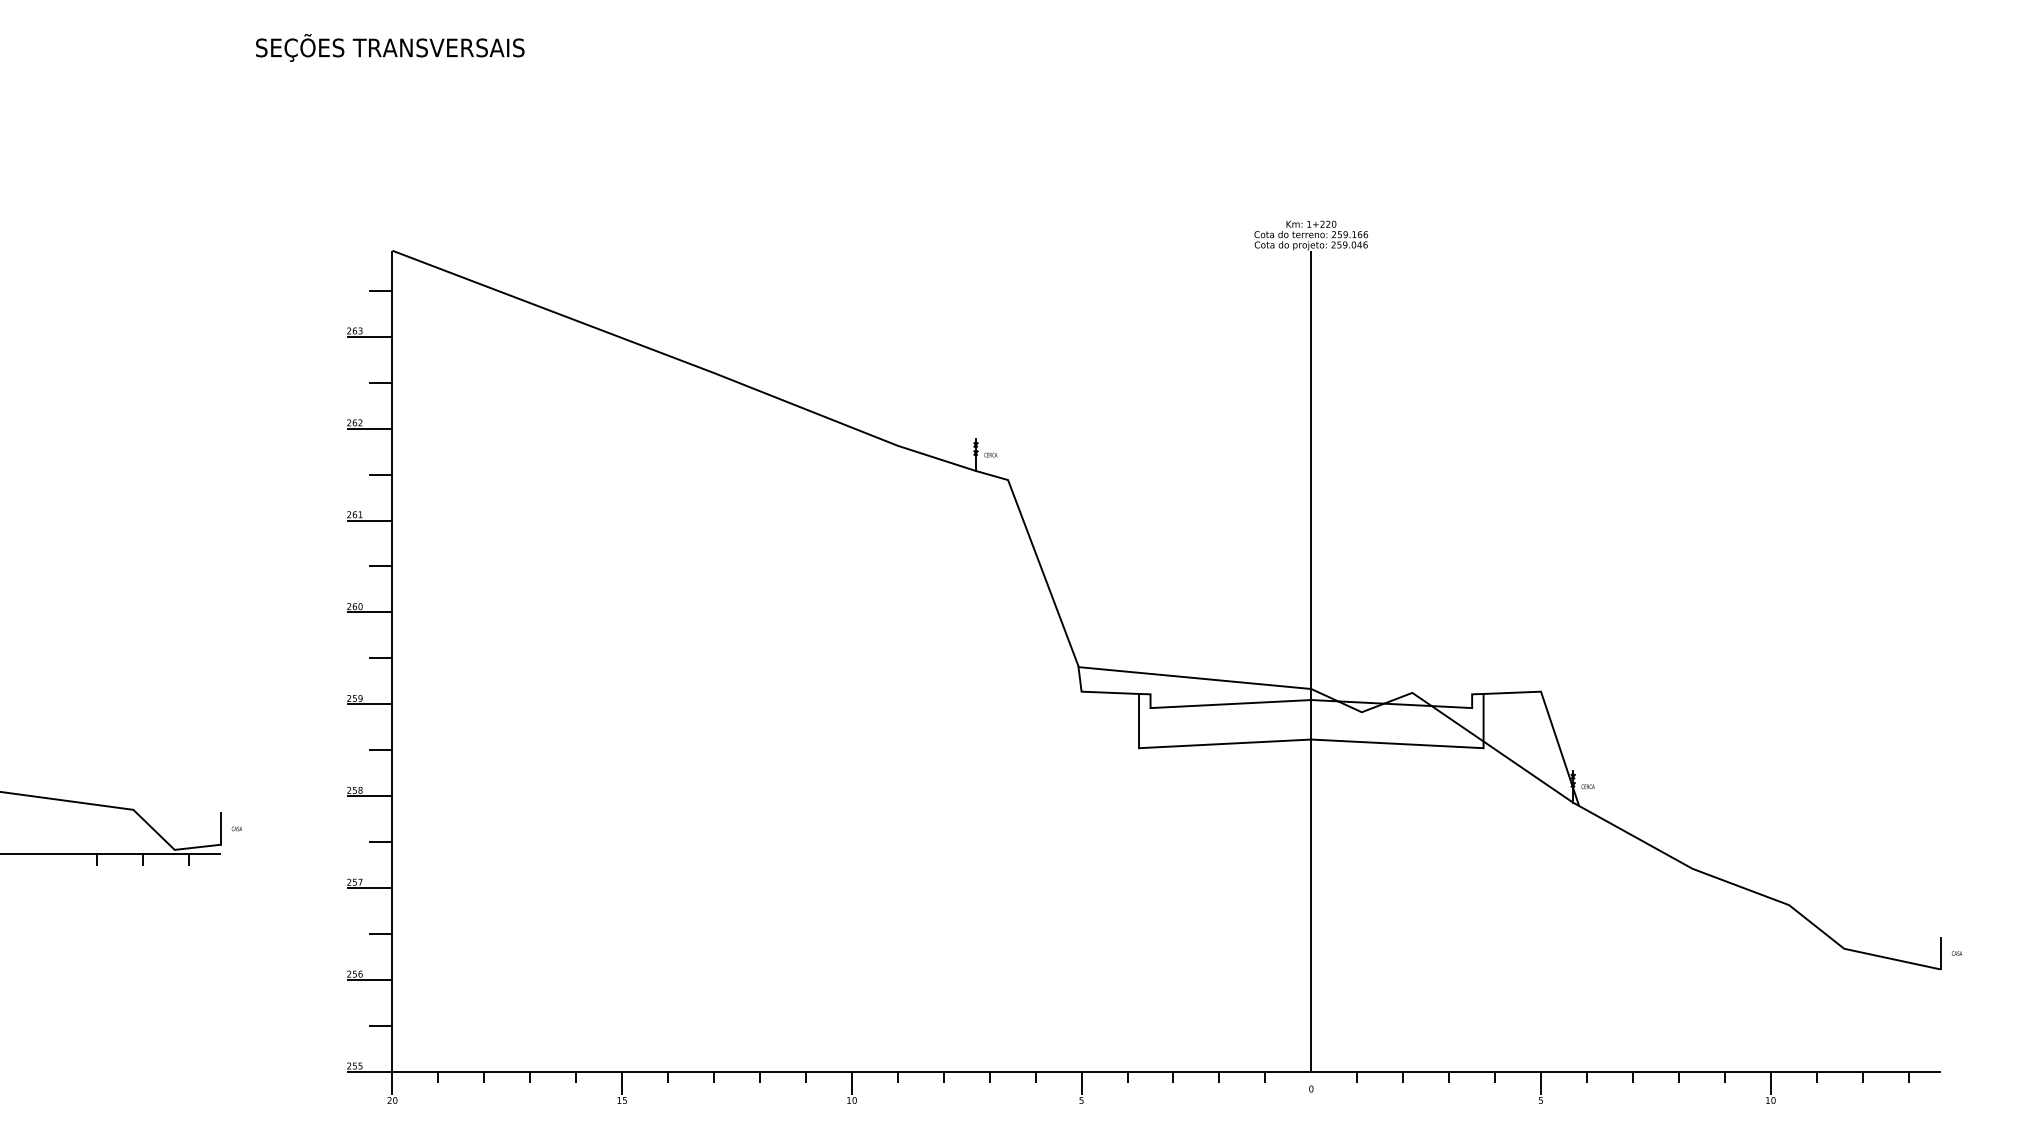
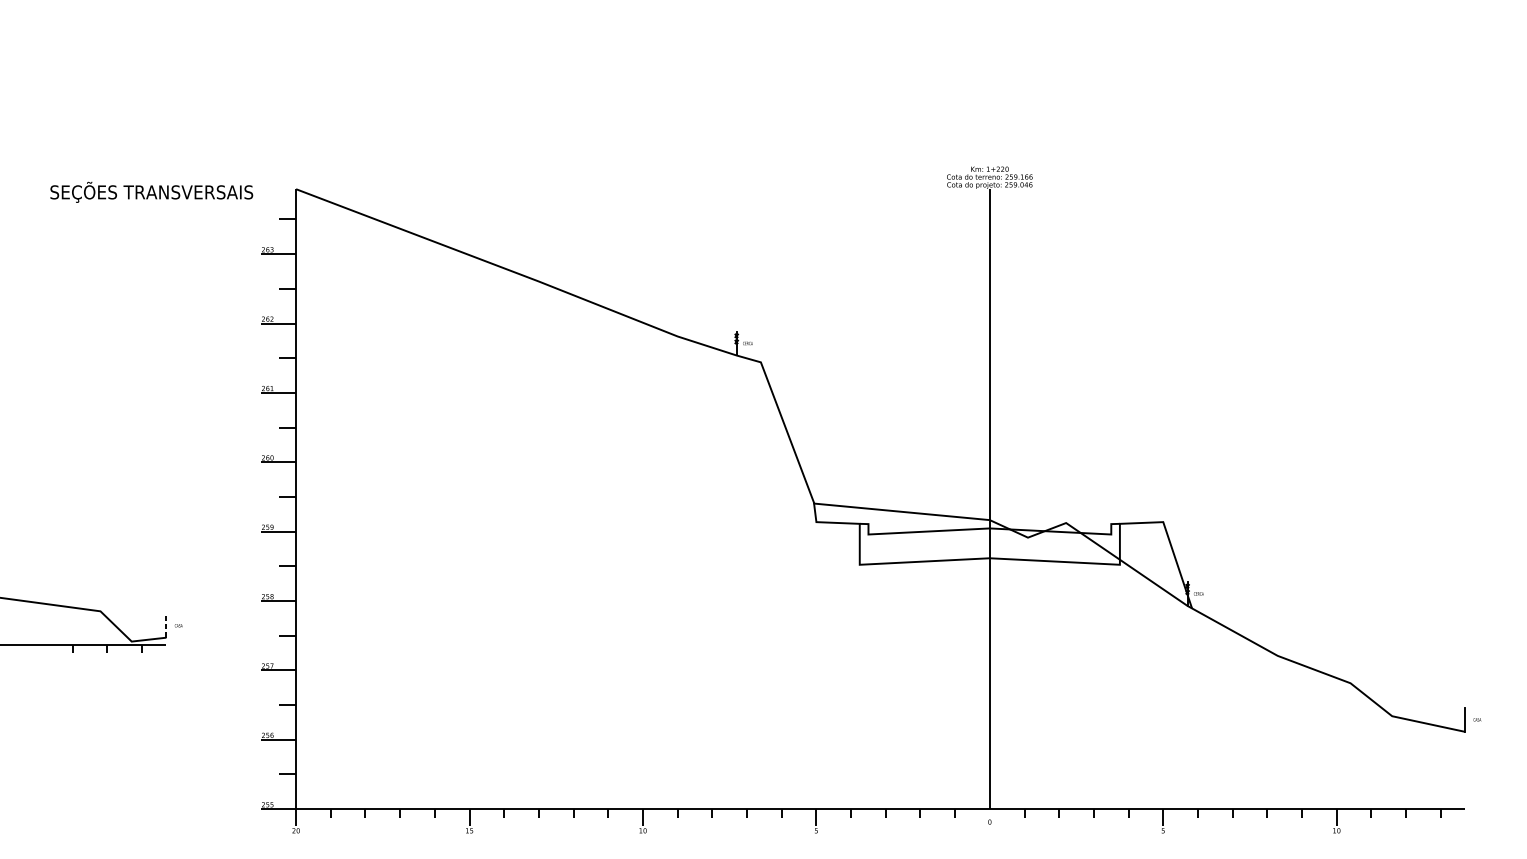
text: (390, 47) -> (151, 192), moved
line: (220, 828) -> (166, 625), solid -> dashed

